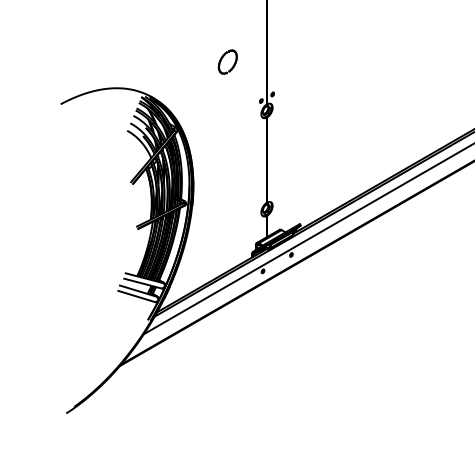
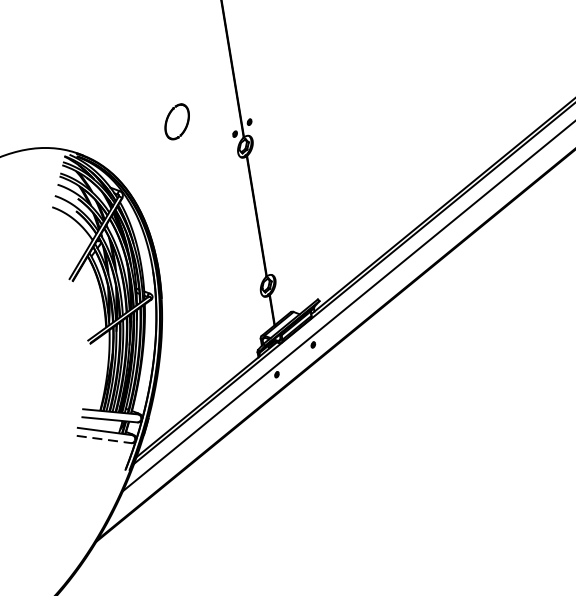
part: (227, 61) -> (176, 121), moved
line: (137, 296) -> (105, 439), solid -> dashed

